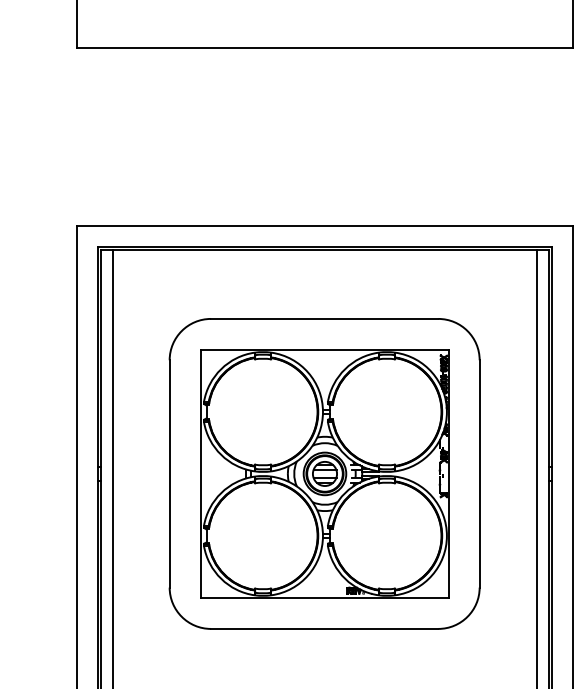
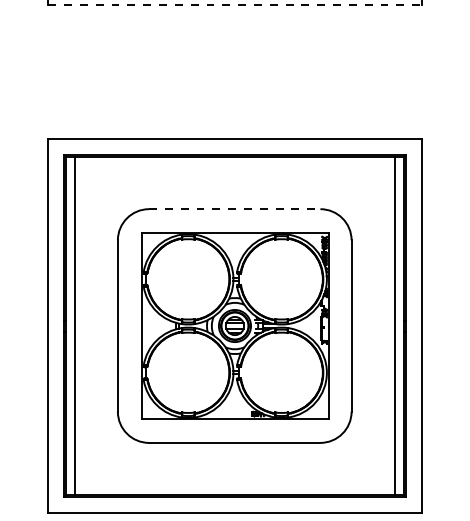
line: (324, 47) -> (234, 4), solid -> dashed
line: (324, 319) -> (234, 209), solid -> dashed

